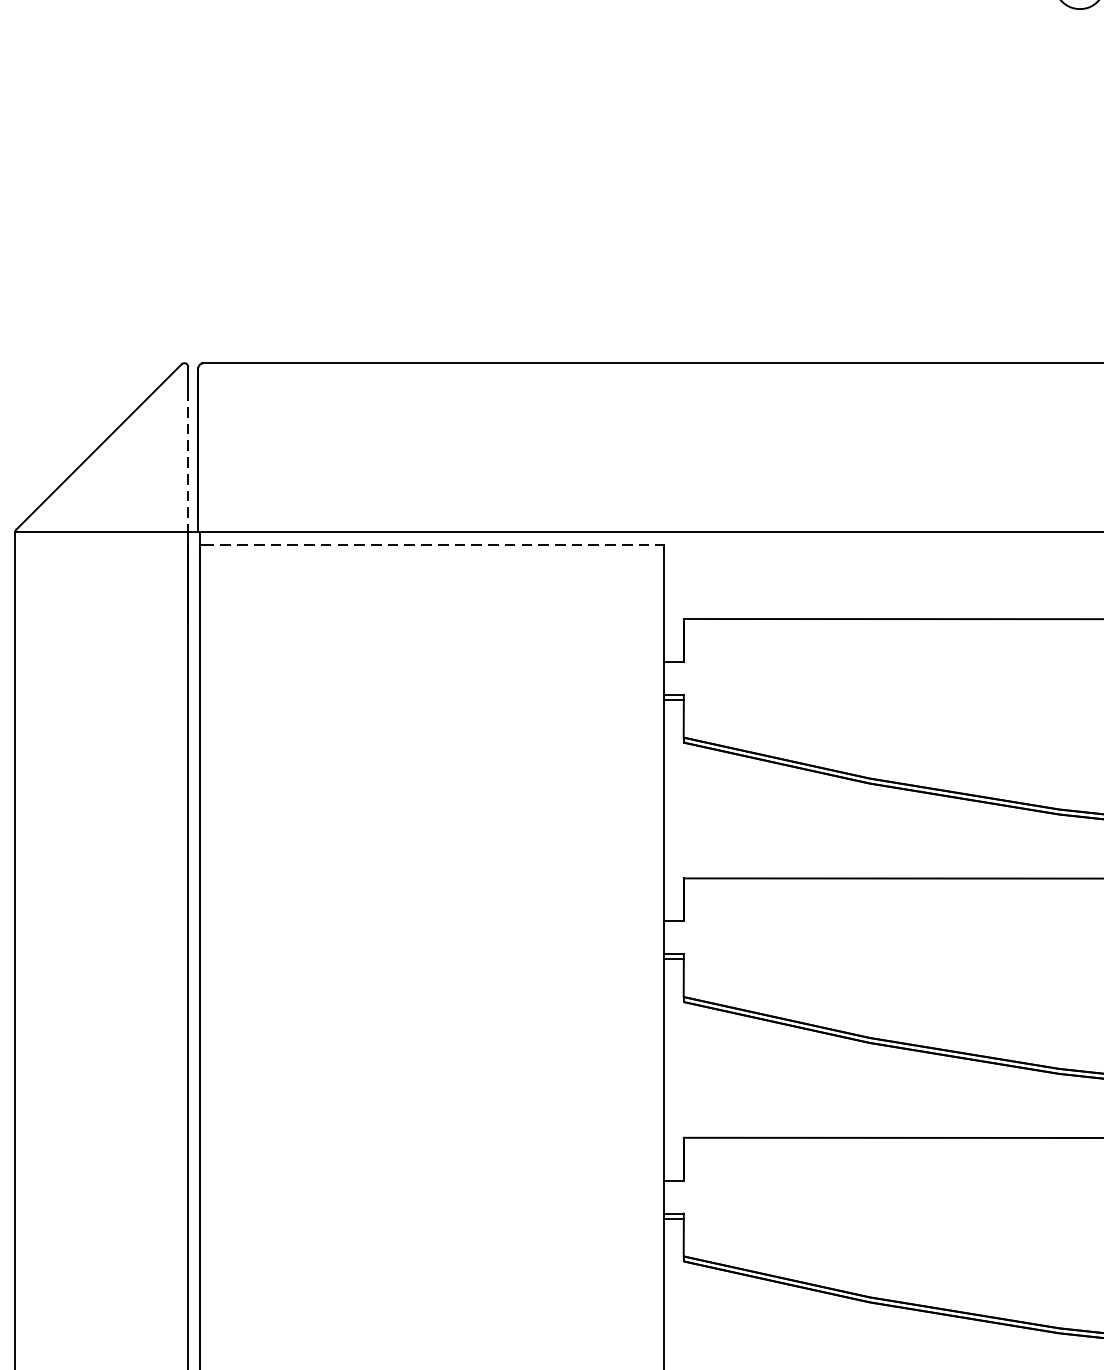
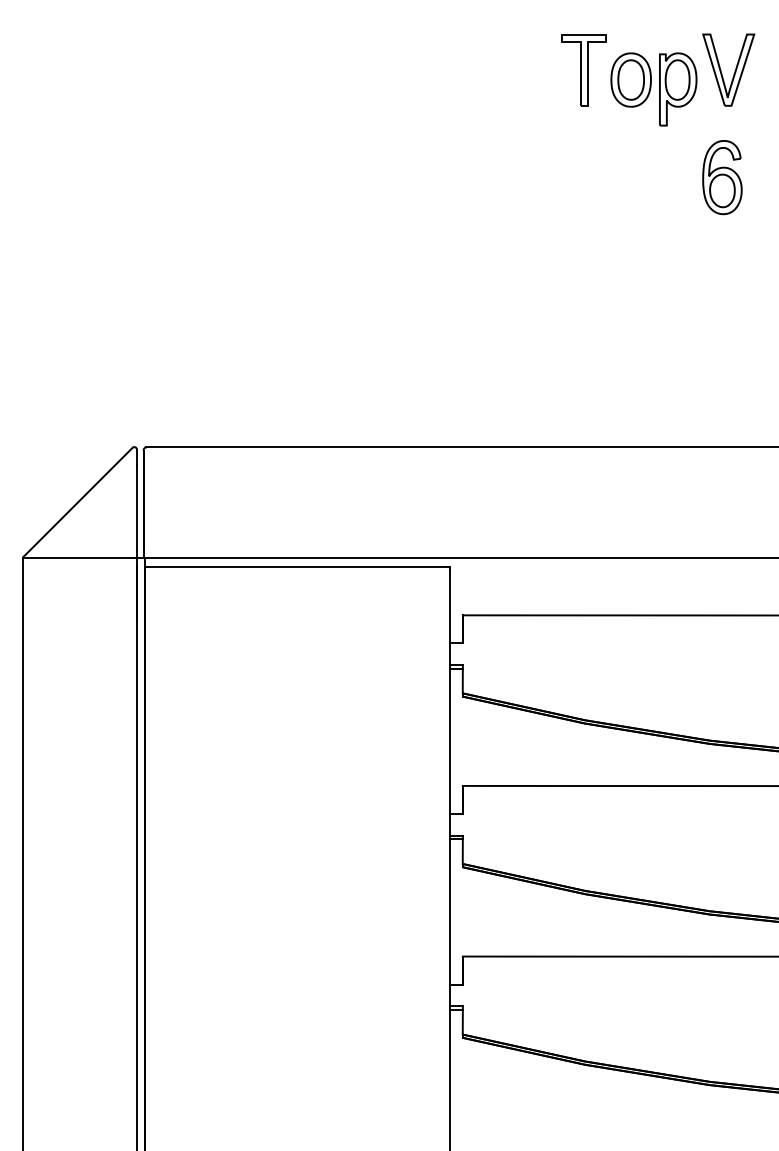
line: (187, 461) -> (136, 511), dashed -> solid
line: (432, 544) -> (297, 566), dashed -> solid

